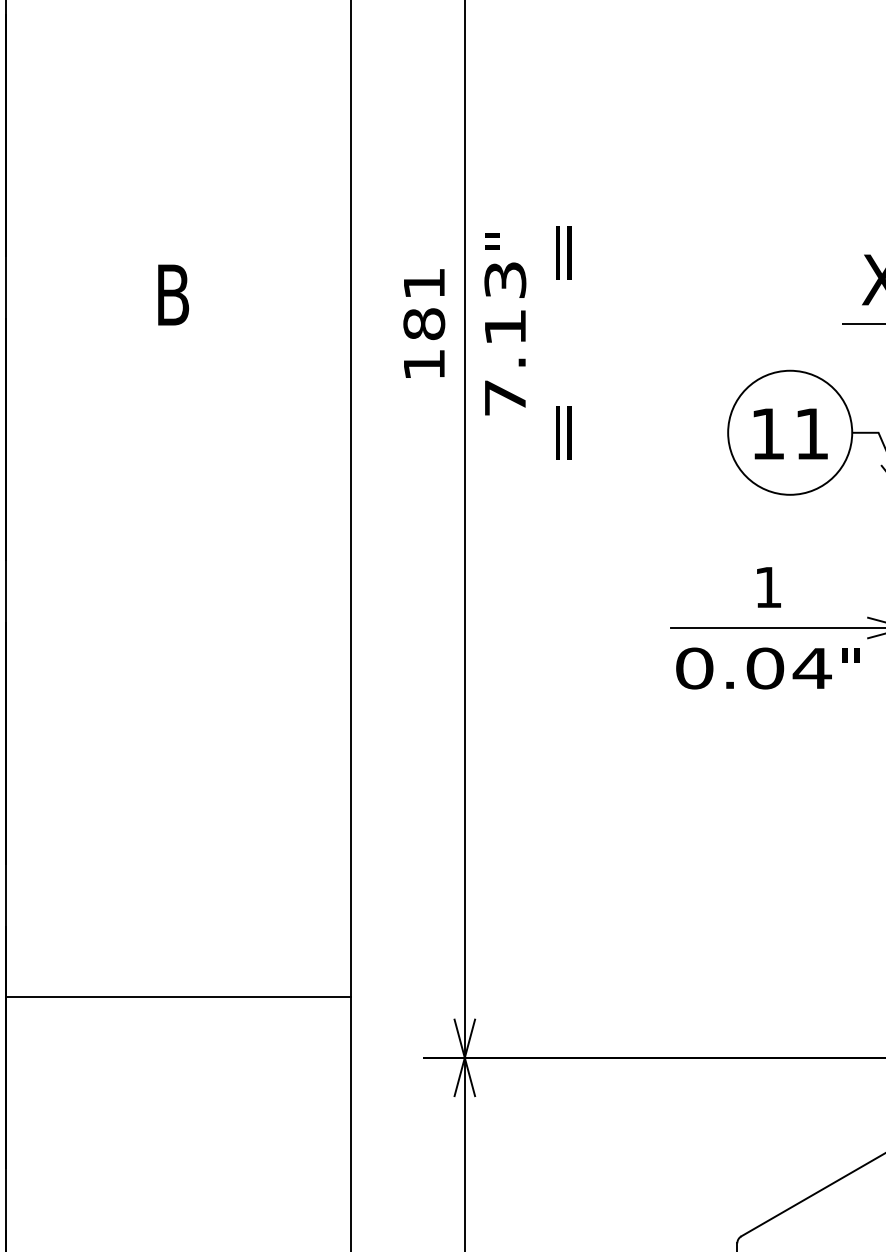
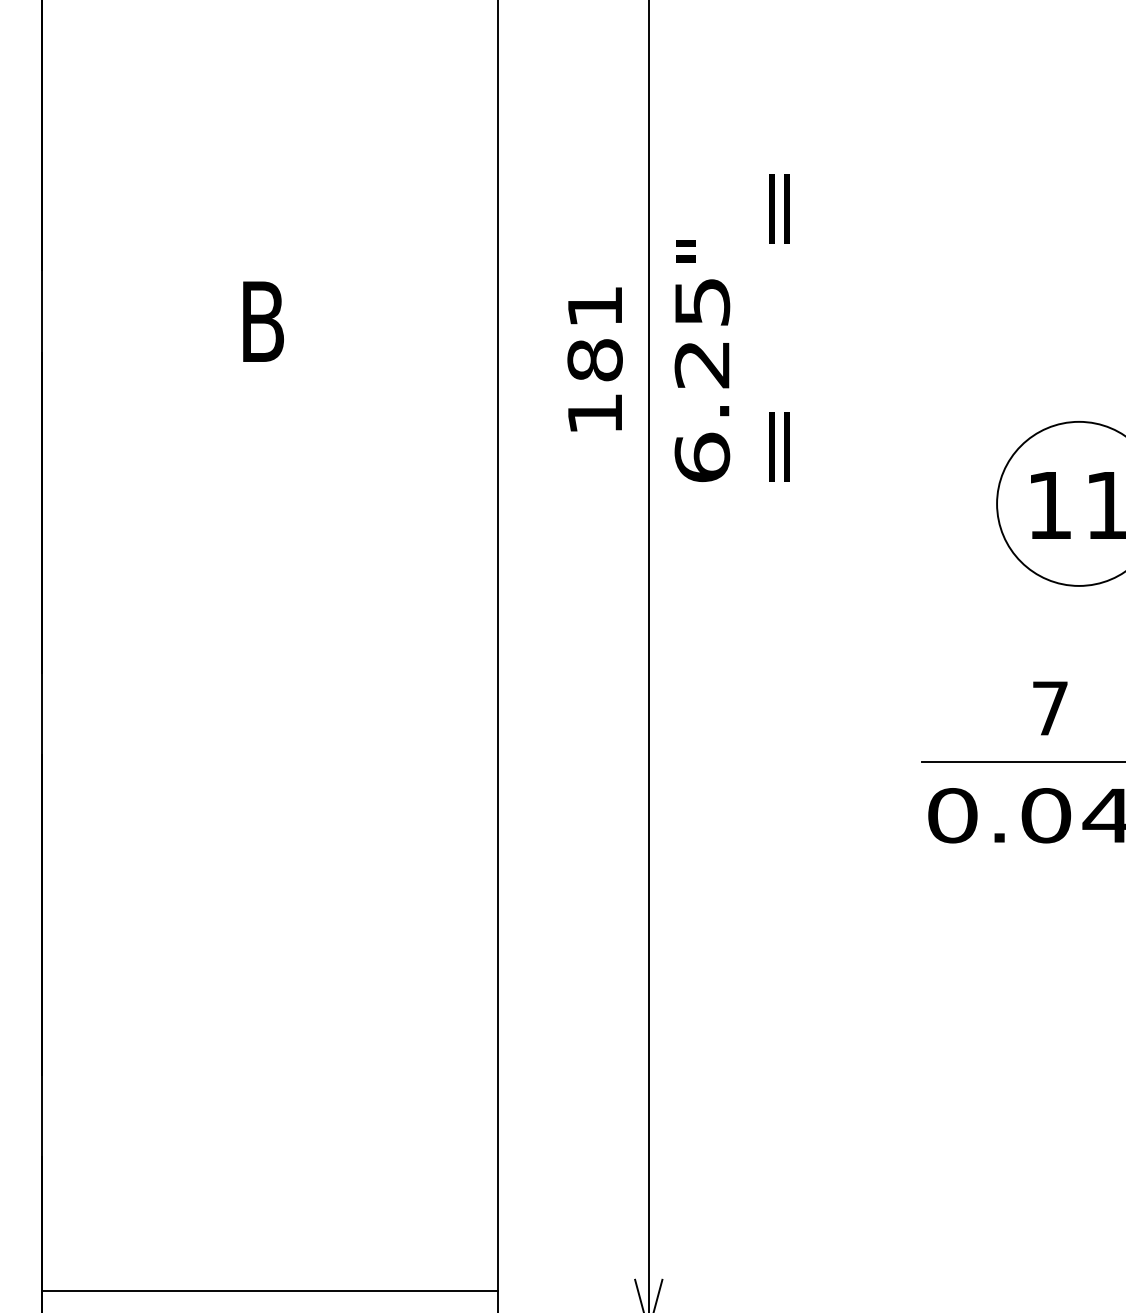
text: (505, 339) -> (702, 380), 7.13 -> 6.25
text: (563, 342) -> (779, 327), moved
text: (768, 587) -> (1050, 708), 1 -> 7
line: (178, 996) -> (270, 1290), moved

